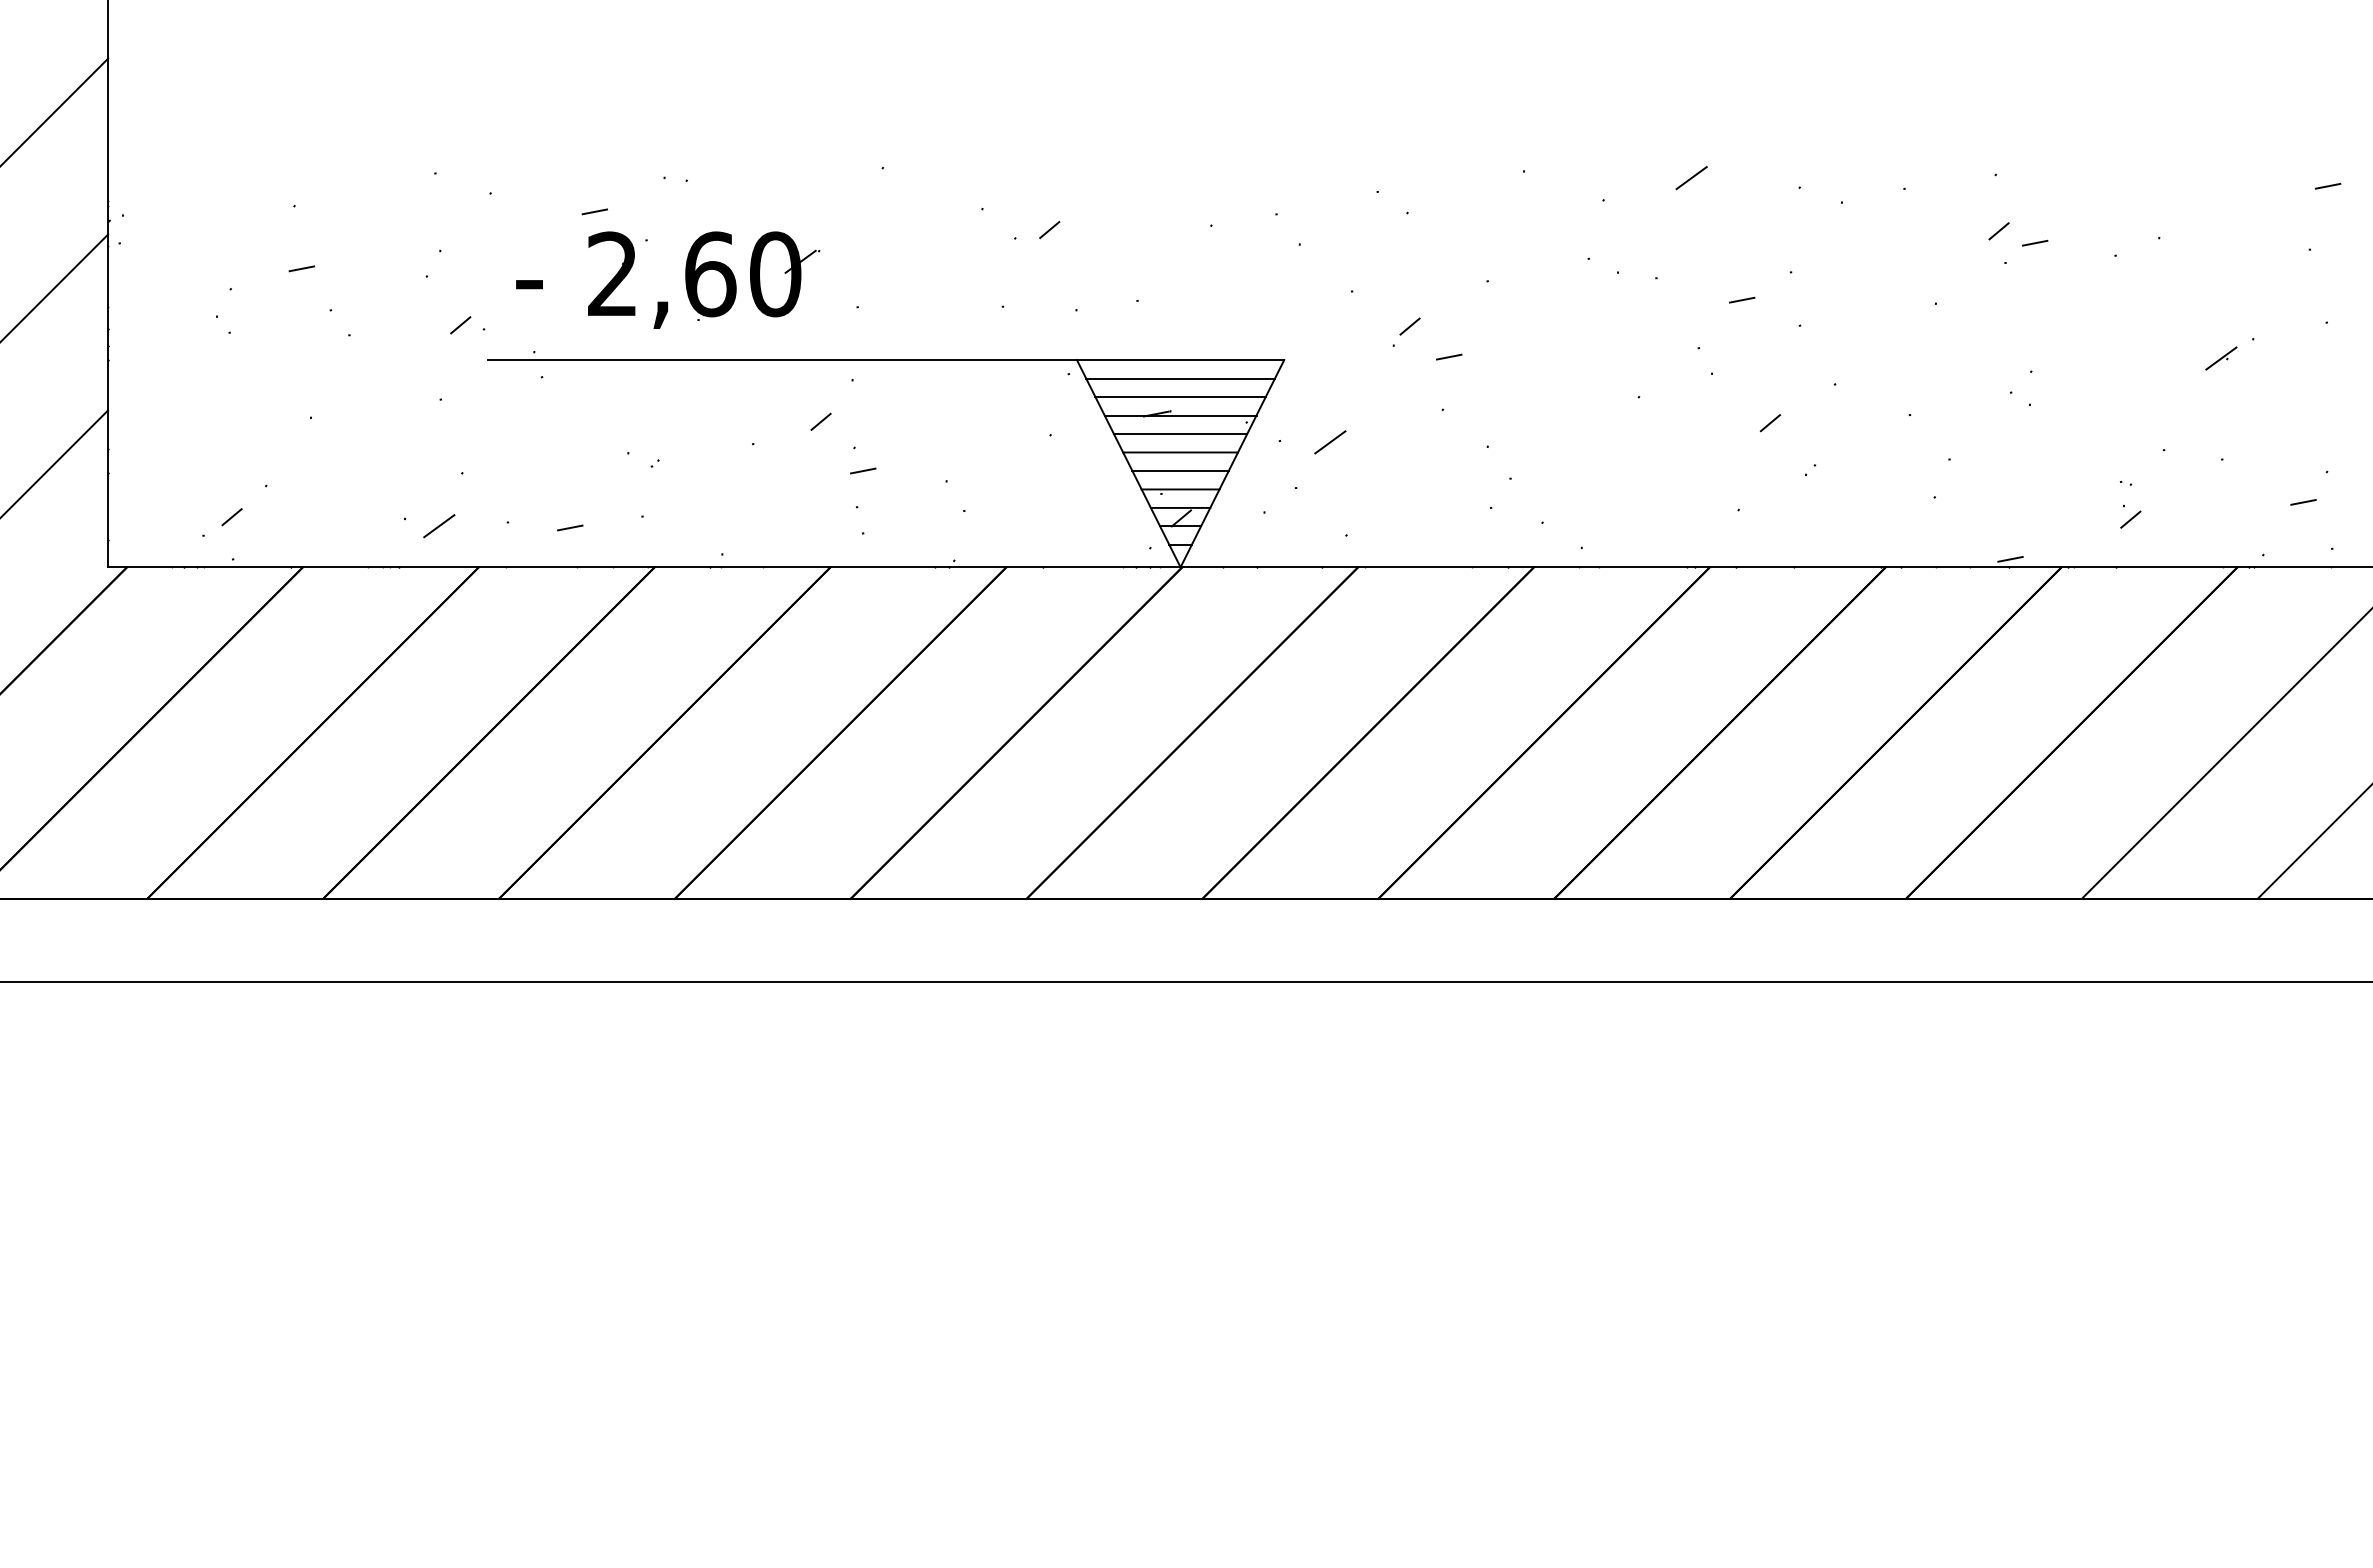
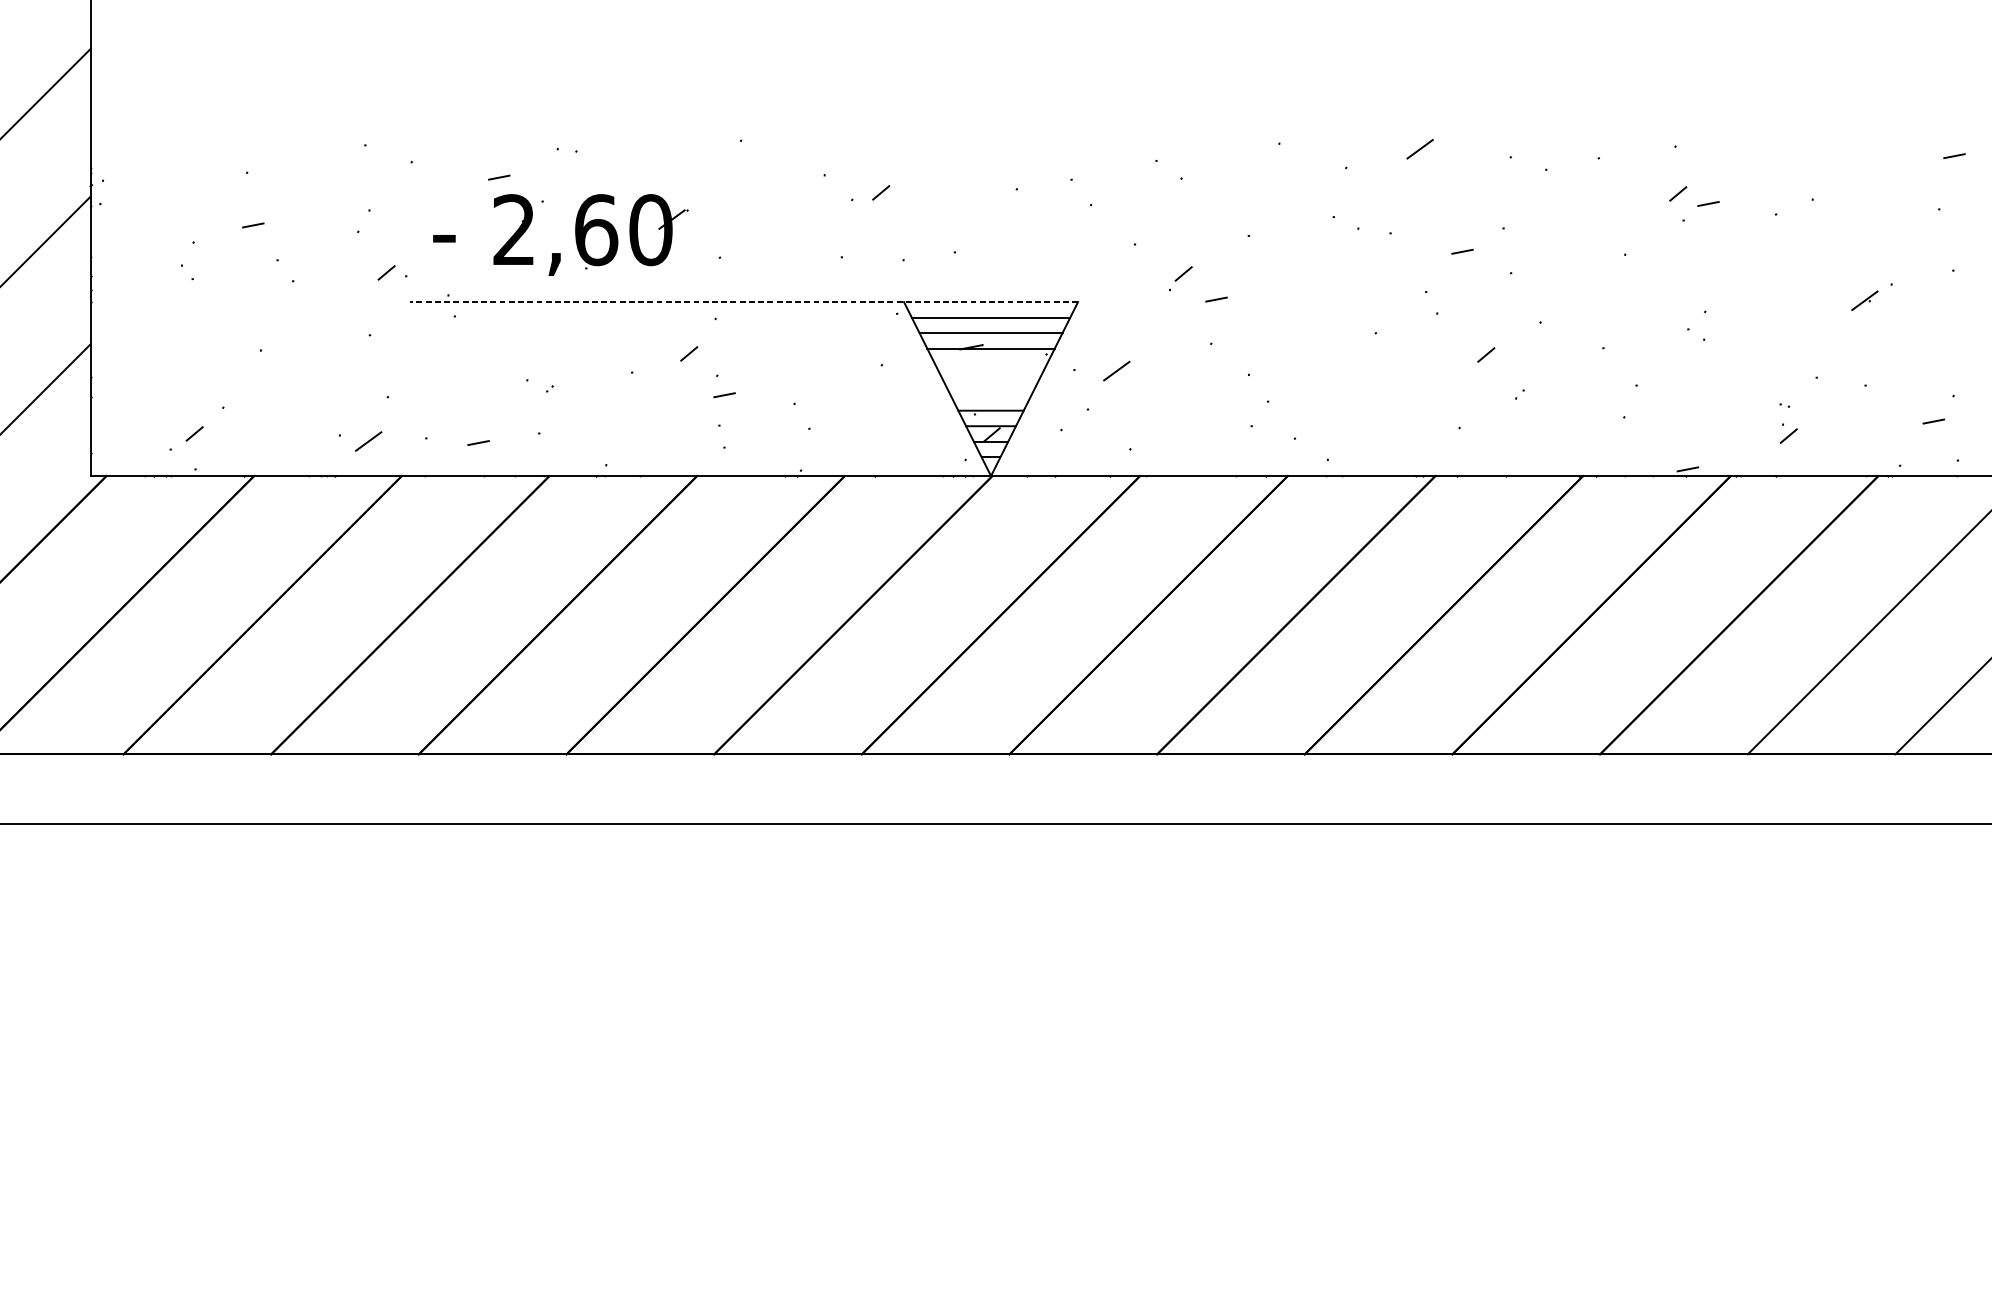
line: (886, 360) -> (744, 302), solid -> dashed
line: (1180, 434) -> (990, 364), removed
line: (1180, 452) -> (990, 379), removed
line: (1180, 470) -> (990, 394), removed

